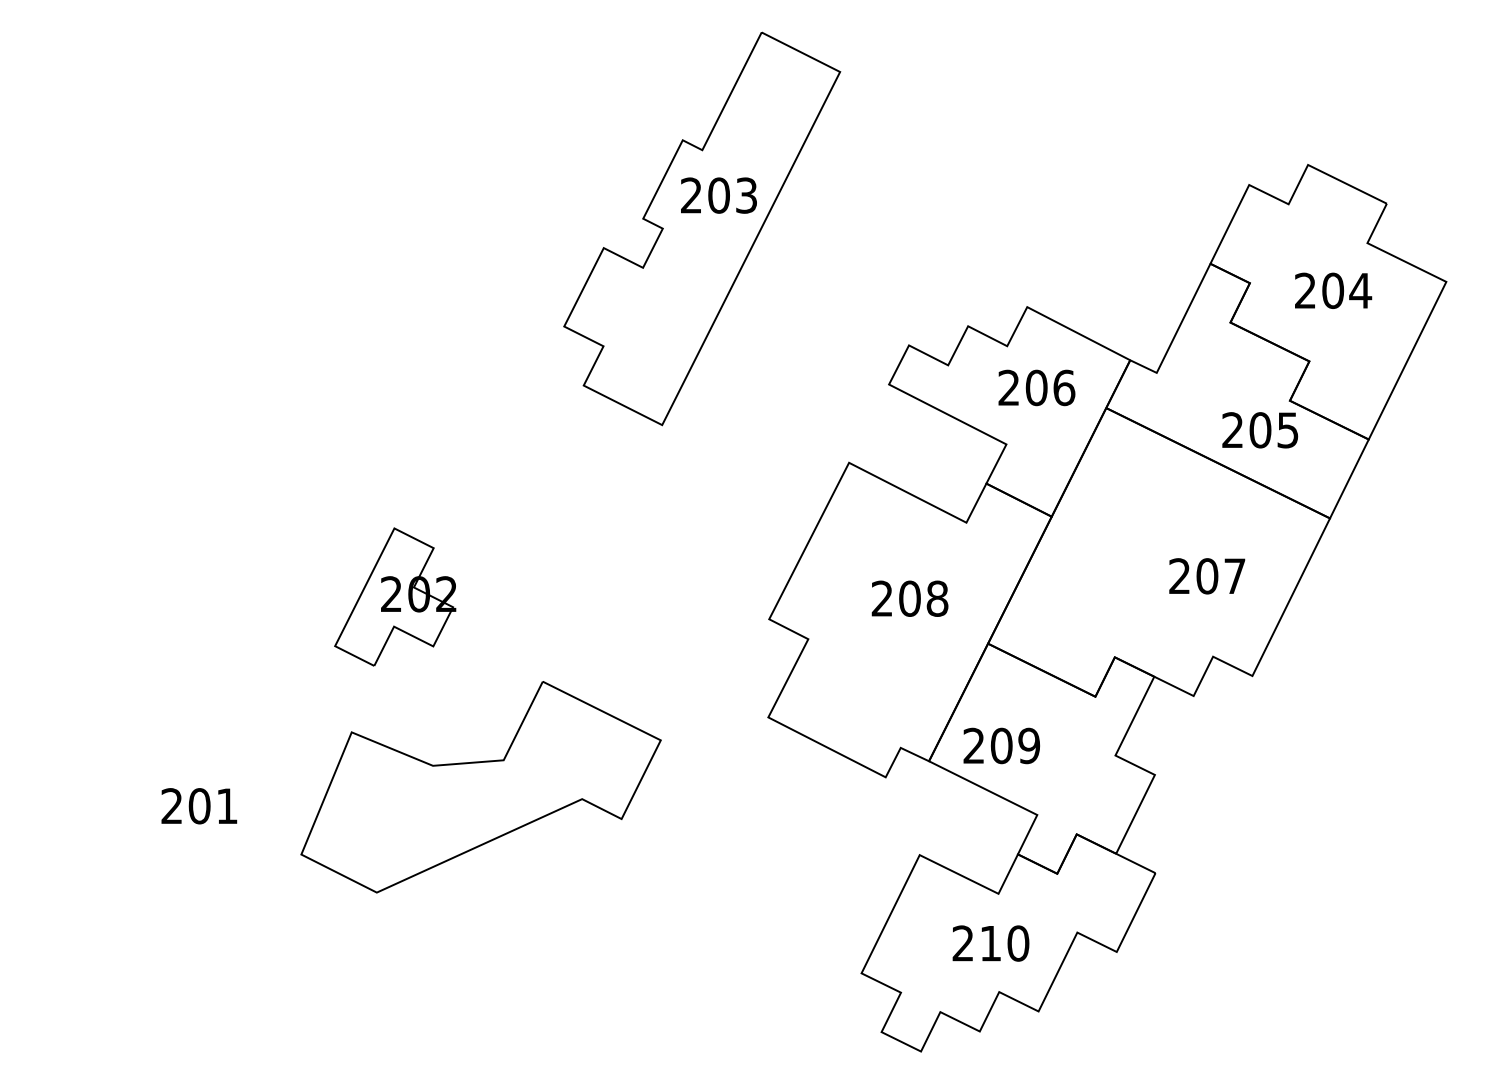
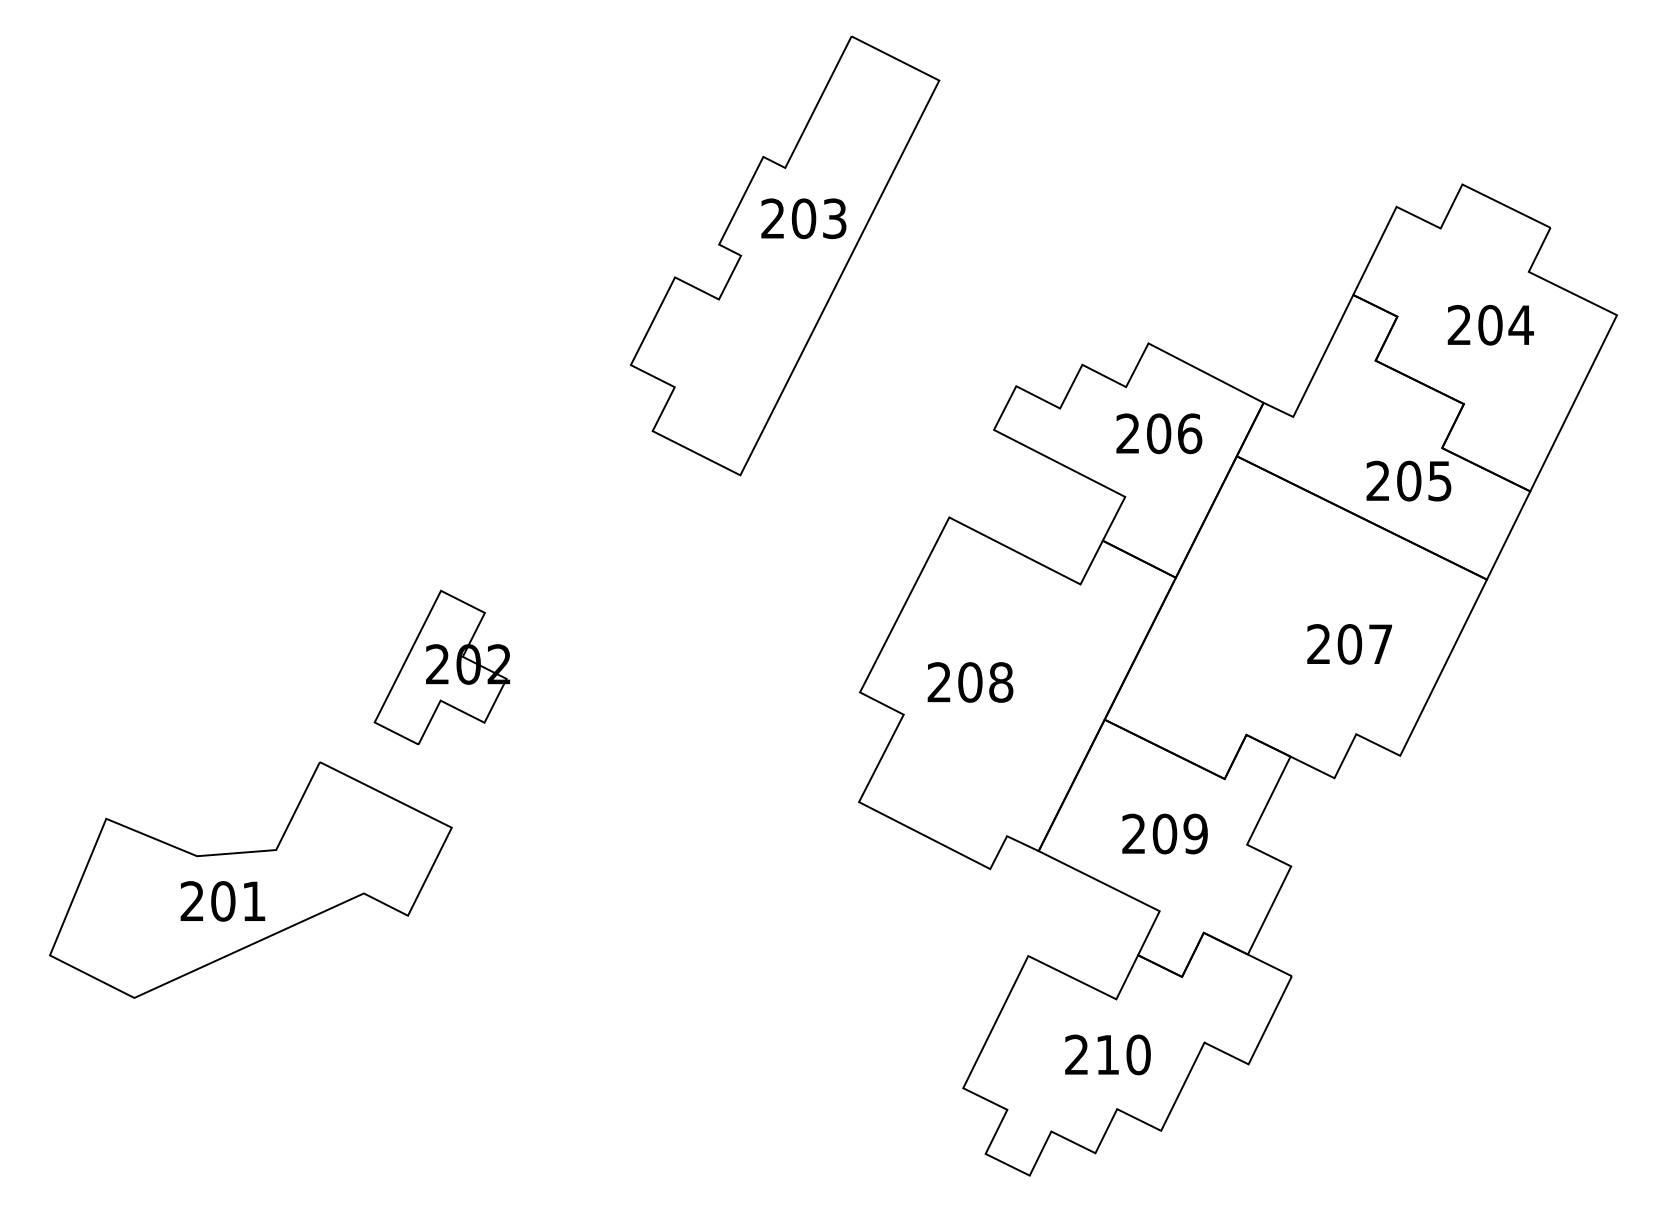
text: (910, 598) -> (970, 682), moved
text: (1001, 745) -> (1164, 833), moved
part: (480, 786) -> (250, 879), moved

